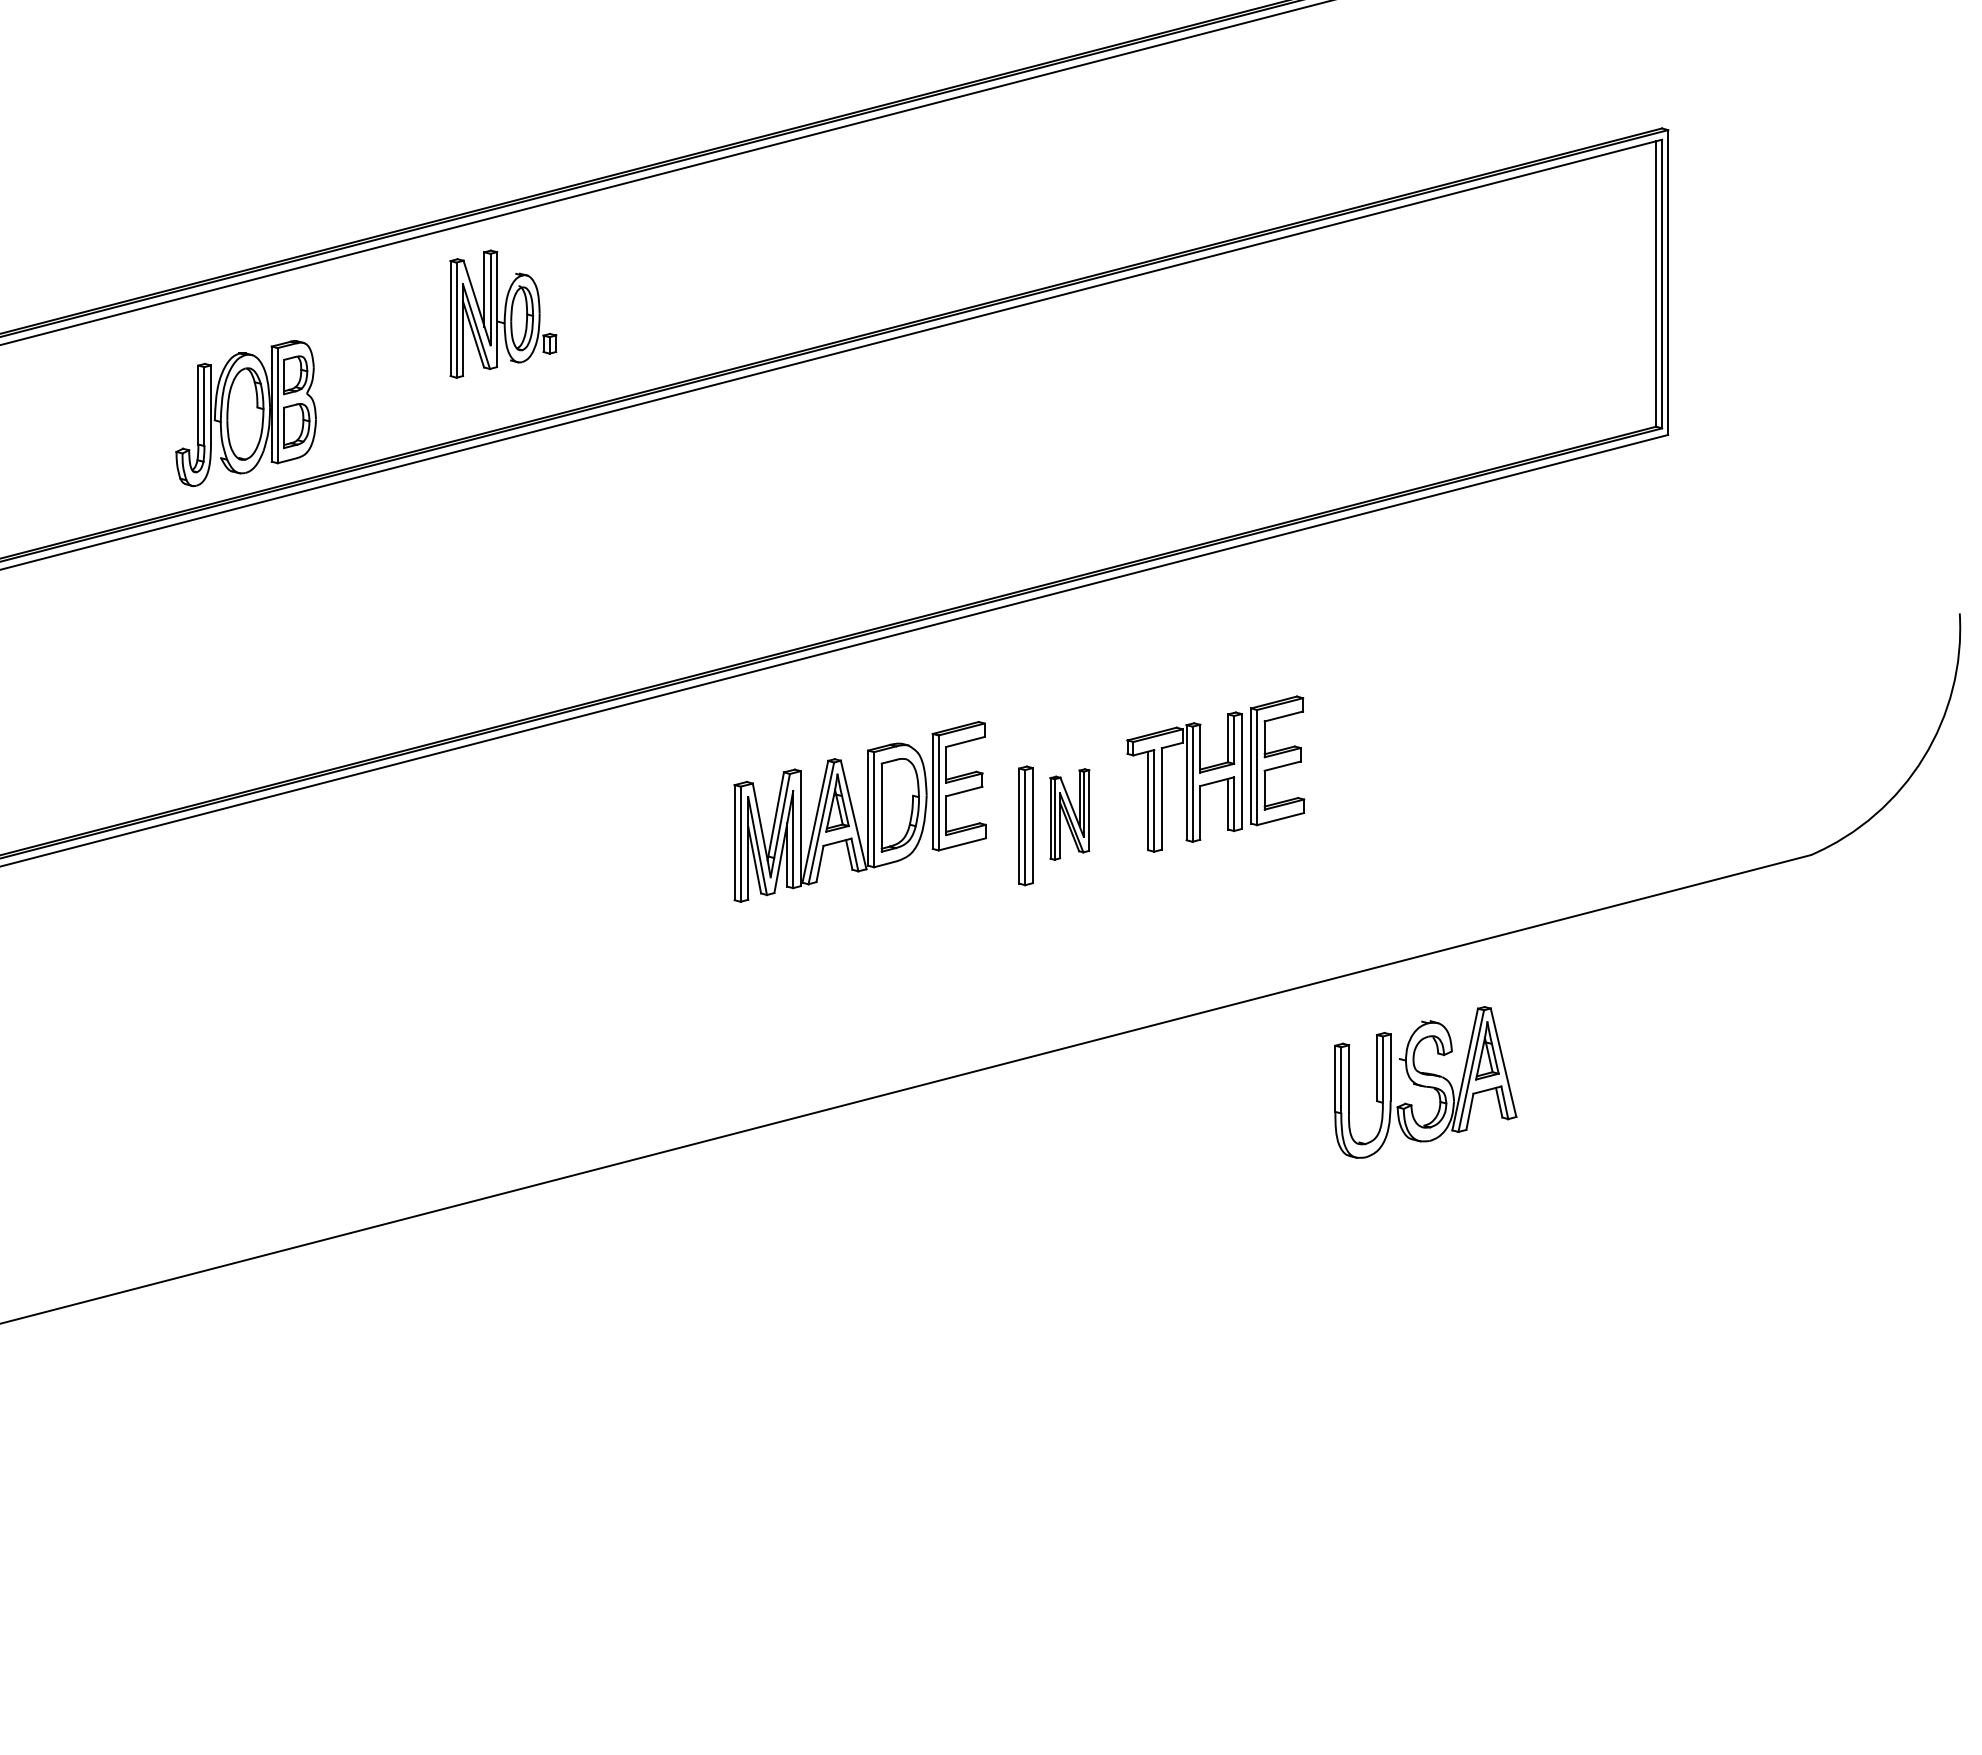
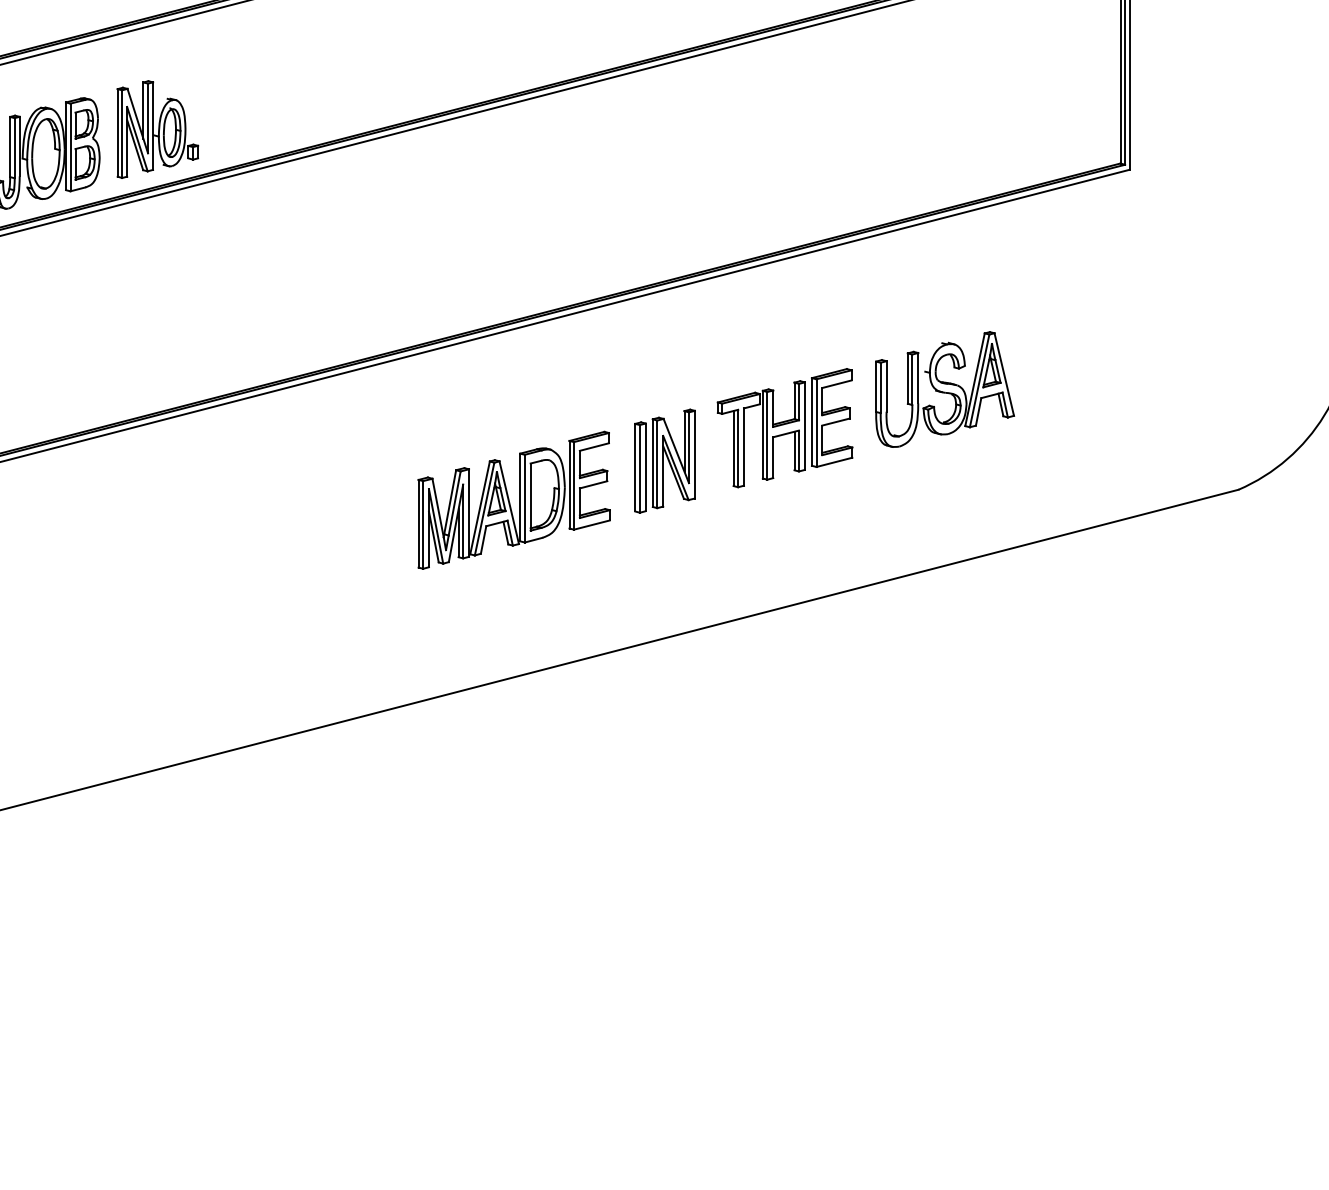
part: (503, 313) -> (157, 129), moved
part: (859, 811) -> (513, 500), moved
part: (1069, 814) -> (673, 458), size x1.43
part: (1425, 1082) -> (944, 389), moved

